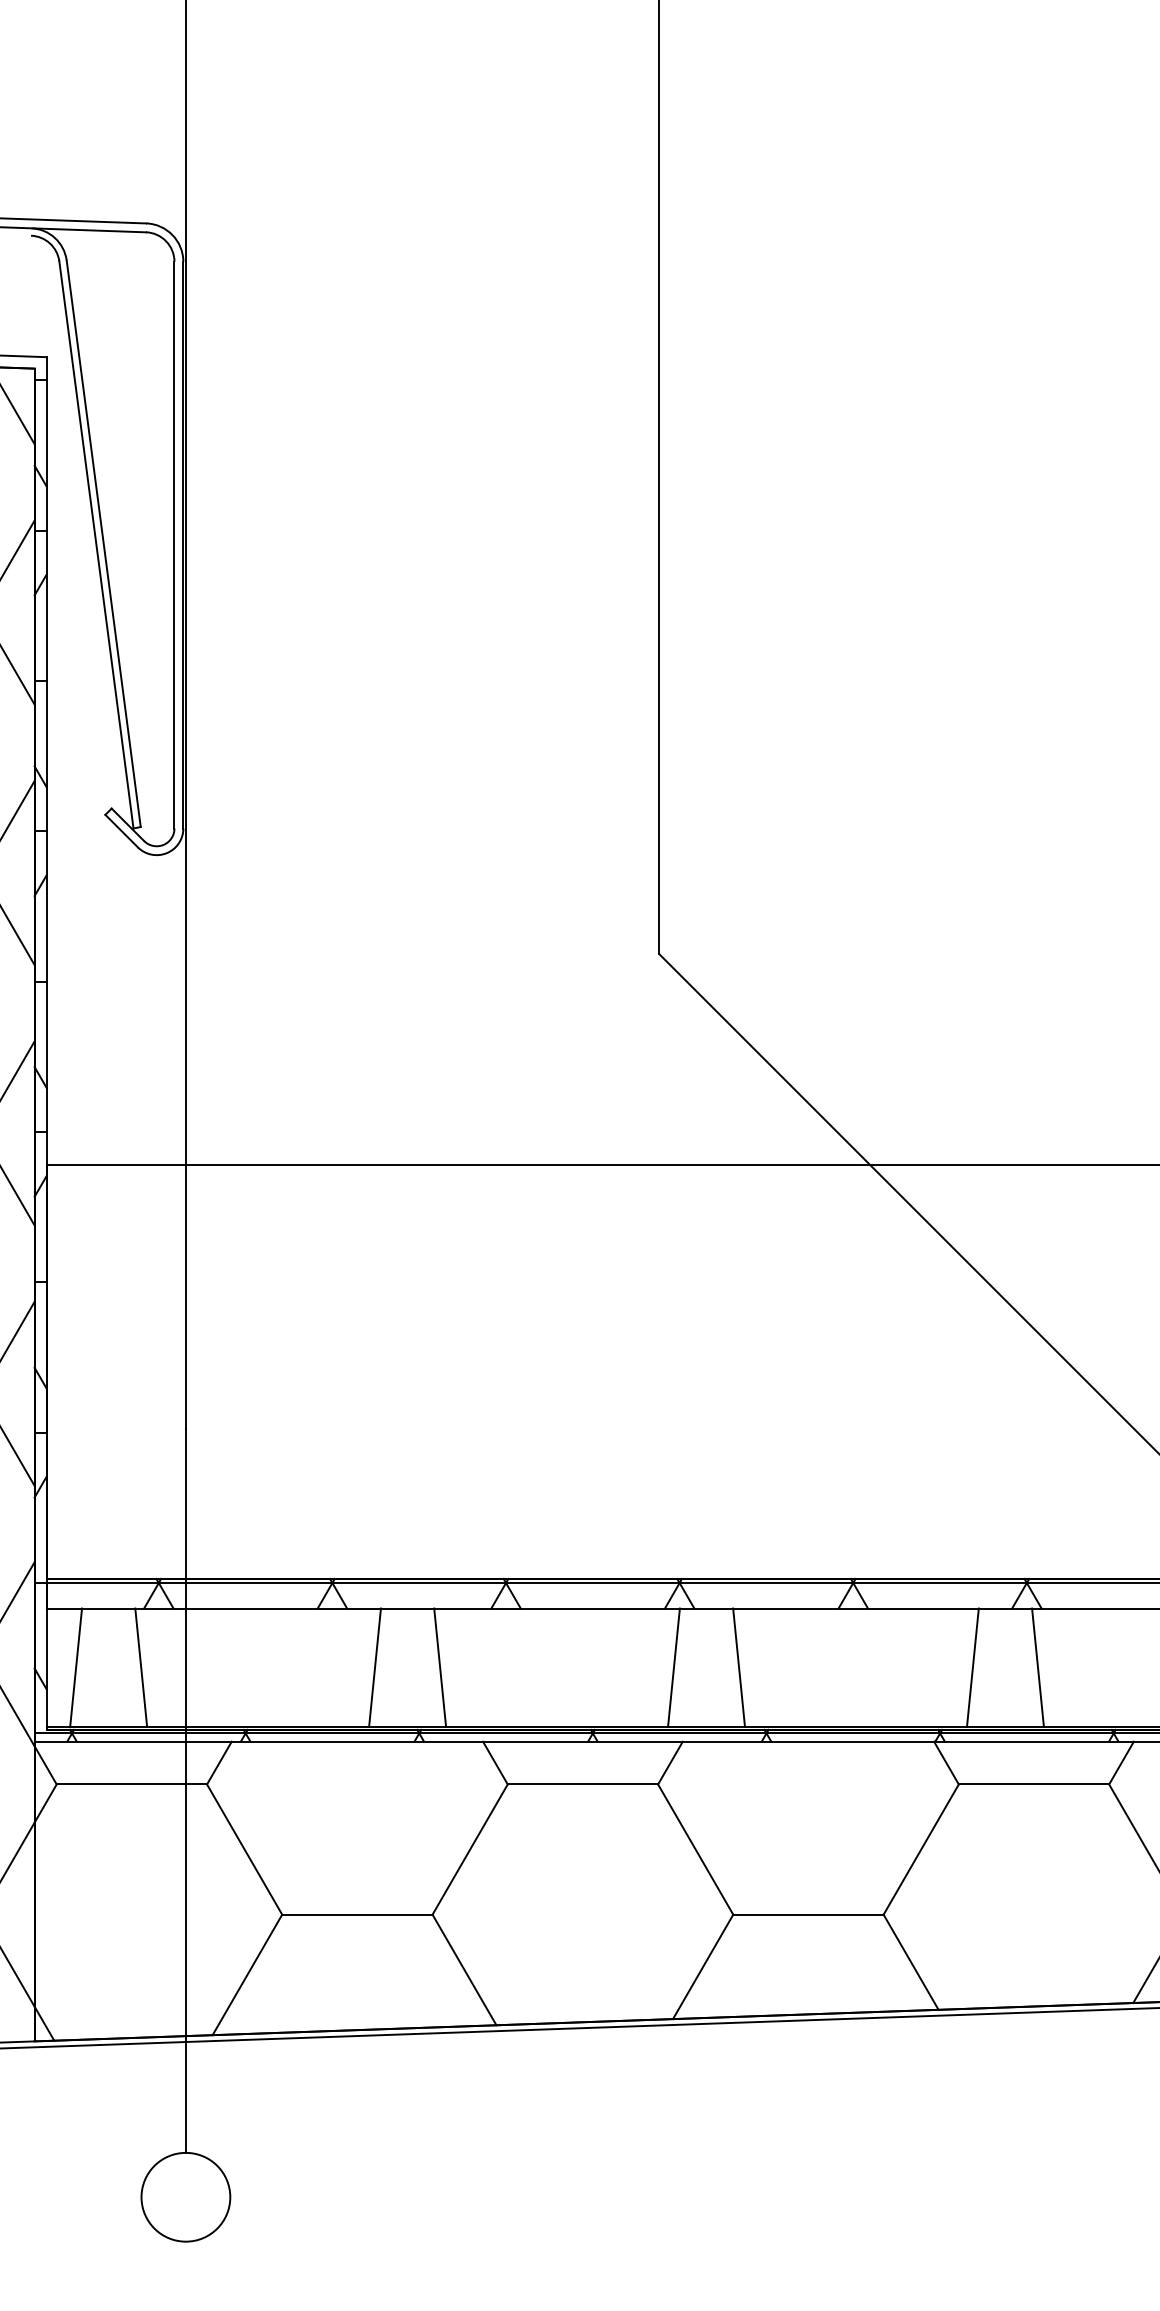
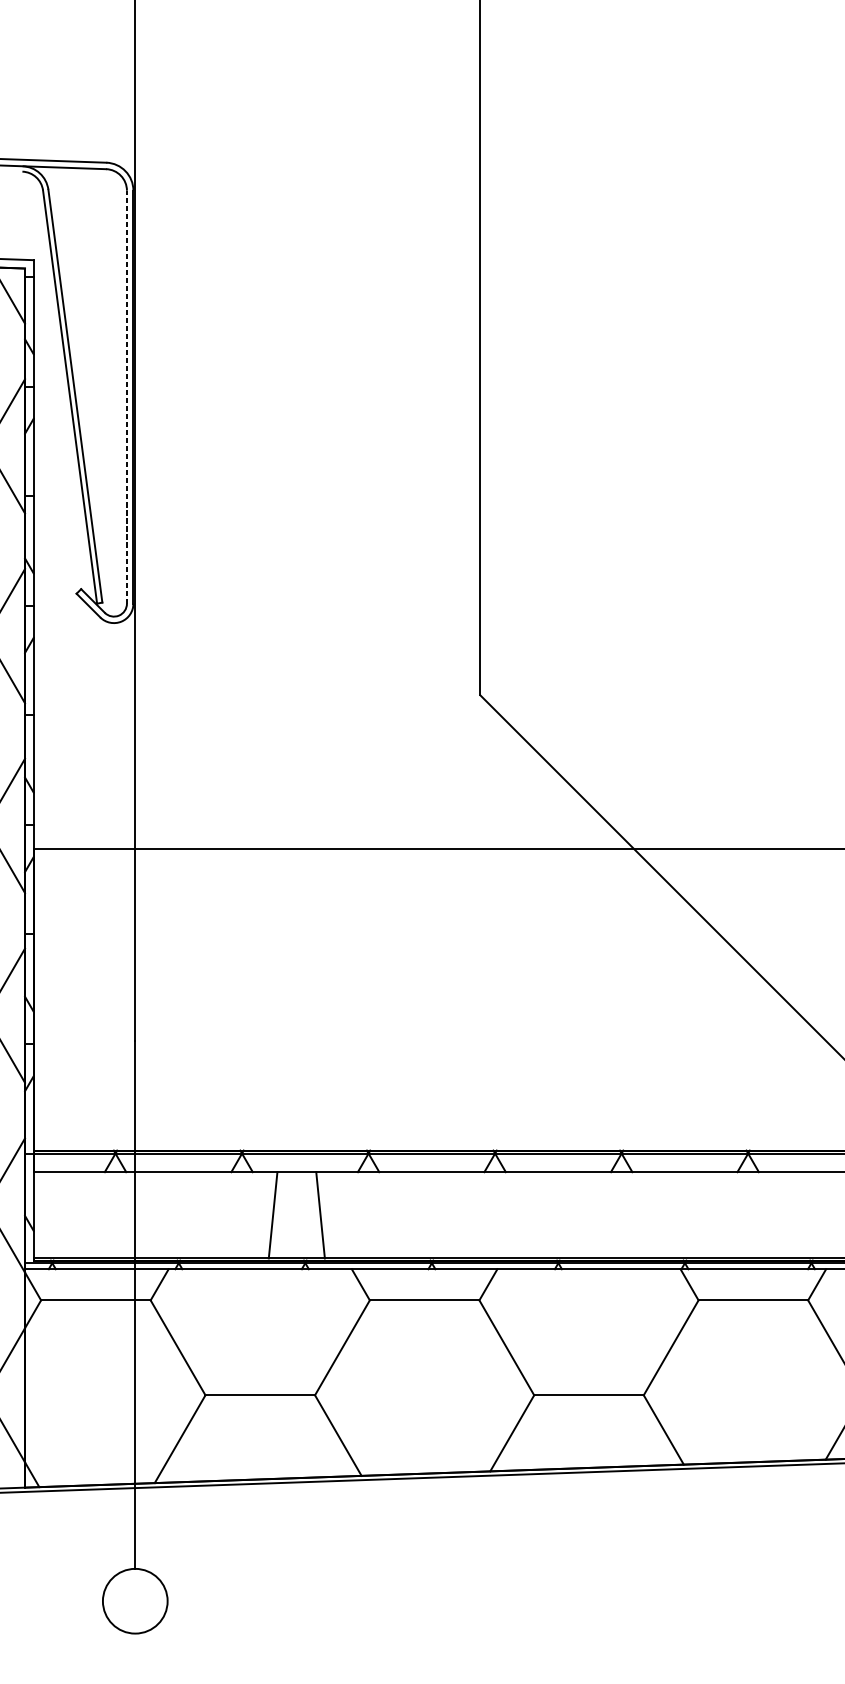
line: (174, 544) -> (126, 396), solid -> dashed
line: (76, 1667) -> (55, 1215), removed
line: (141, 1667) -> (102, 1215), removed
line: (673, 1667) -> (490, 1215), removed
line: (739, 1667) -> (538, 1215), removed
line: (972, 1667) -> (708, 1215), removed
line: (1037, 1667) -> (755, 1215), removed

